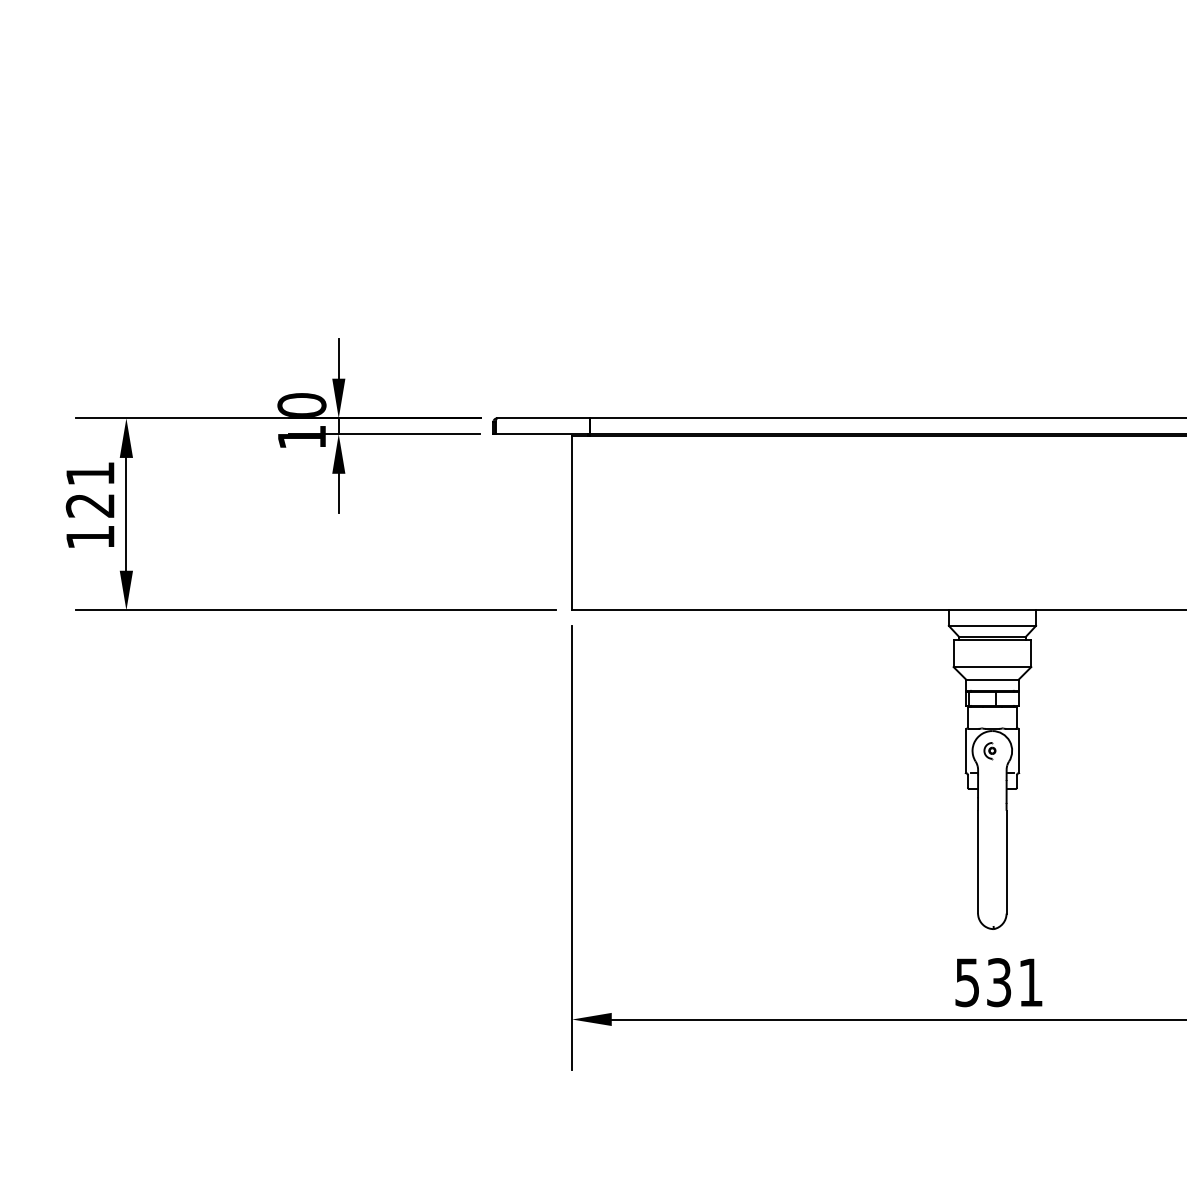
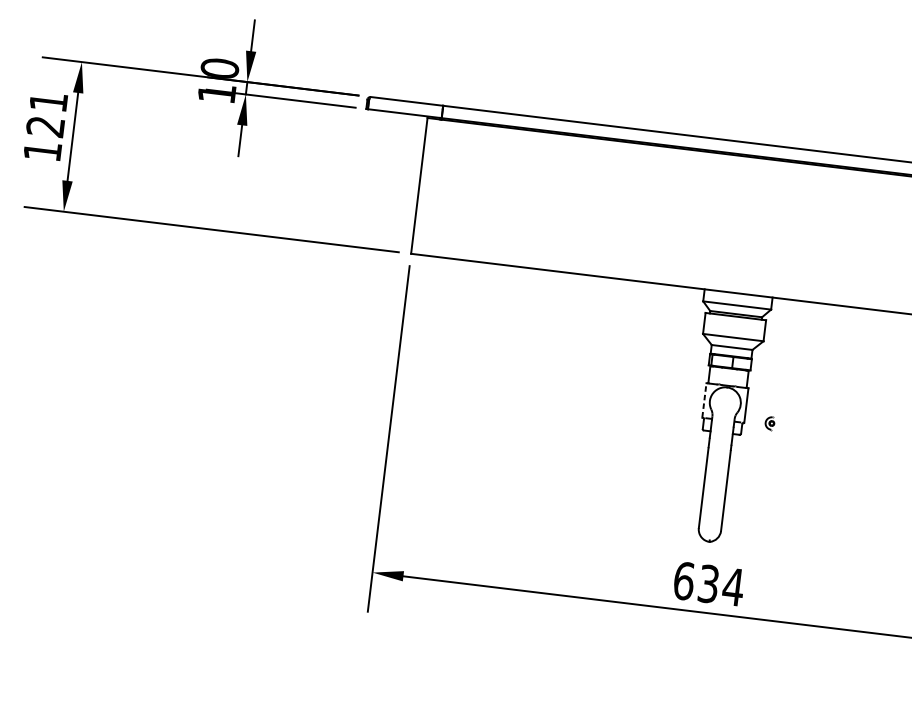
line: (965, 750) -> (704, 400), solid -> dashed
part: (989, 751) -> (769, 423), moved
text: (999, 982) -> (709, 584), 531 -> 634

